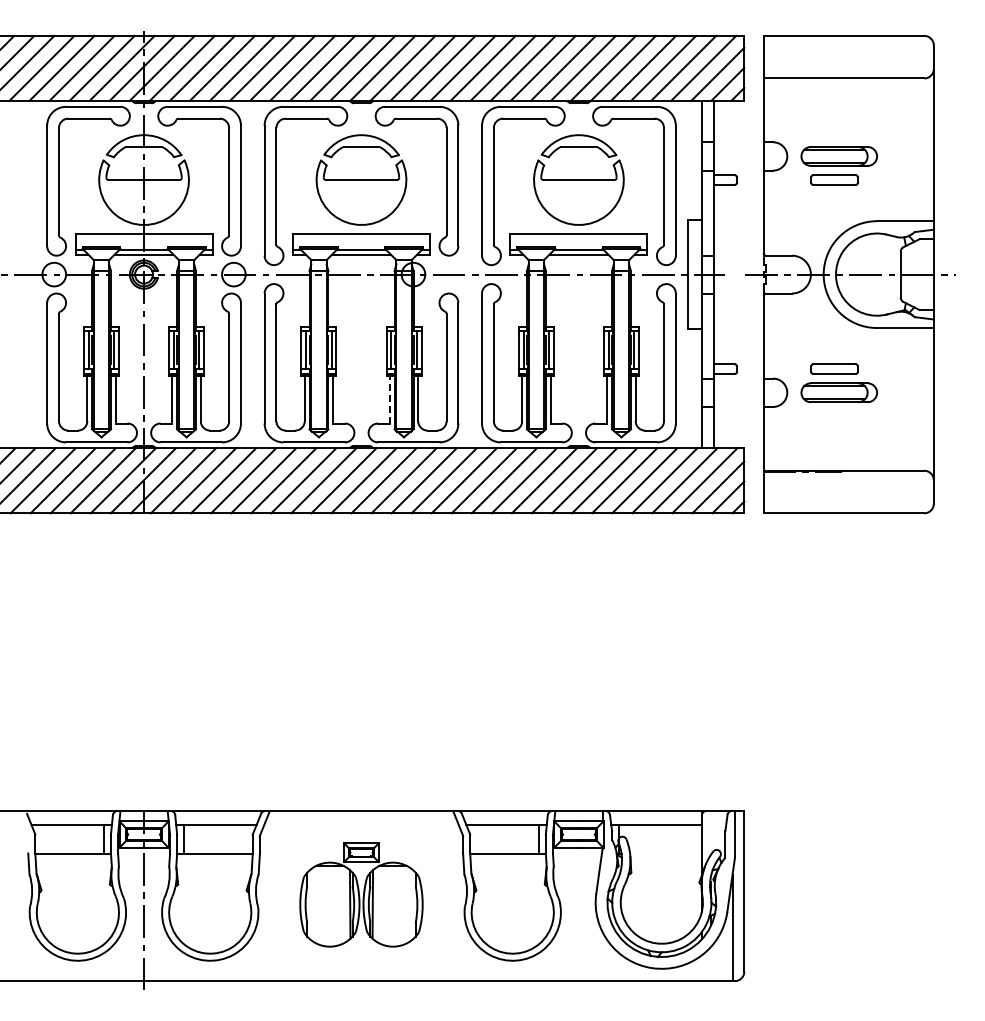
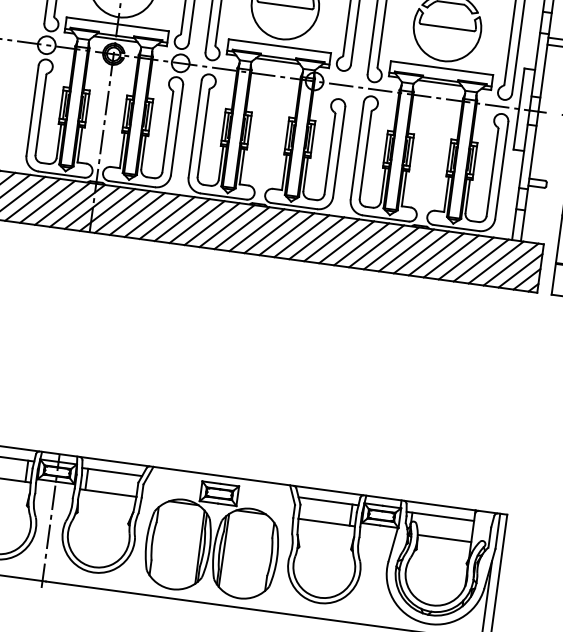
line: (389, 399) -> (284, 172), dashed -> solid
line: (665, 853) -> (444, 538), added
part: (361, 894) -> (213, 538), size x1.43

